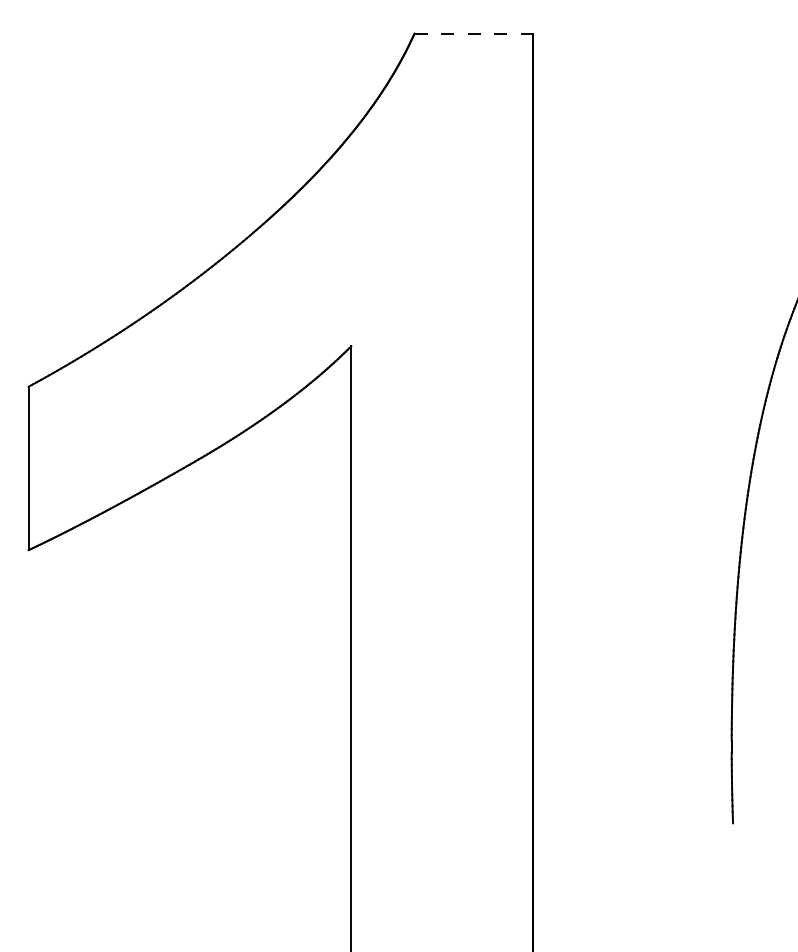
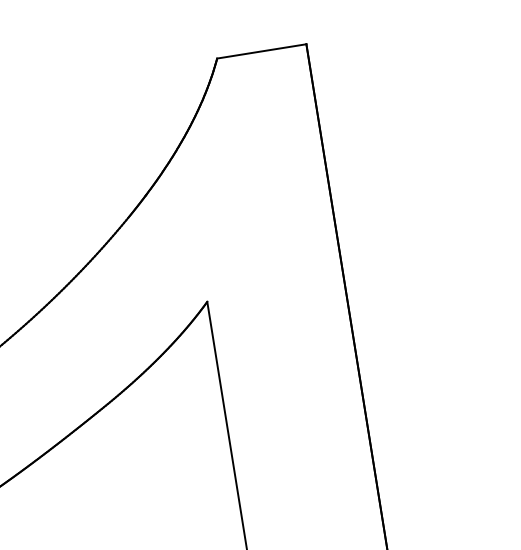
line: (474, 33) -> (262, 51), dashed -> solid

